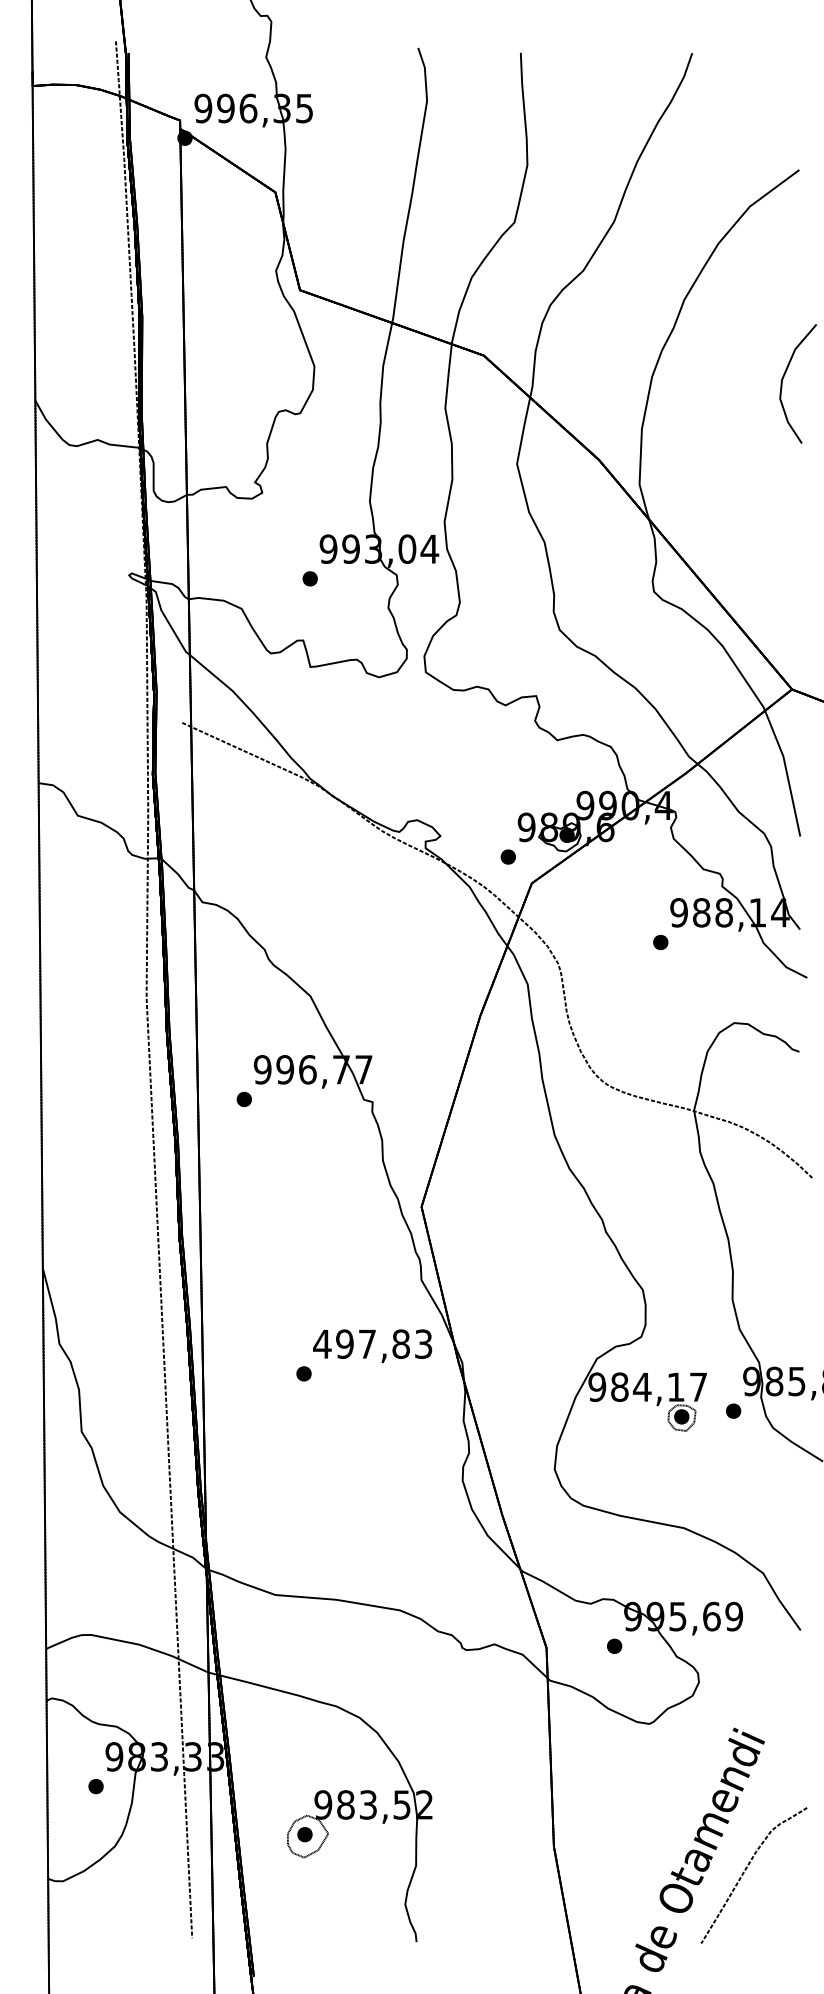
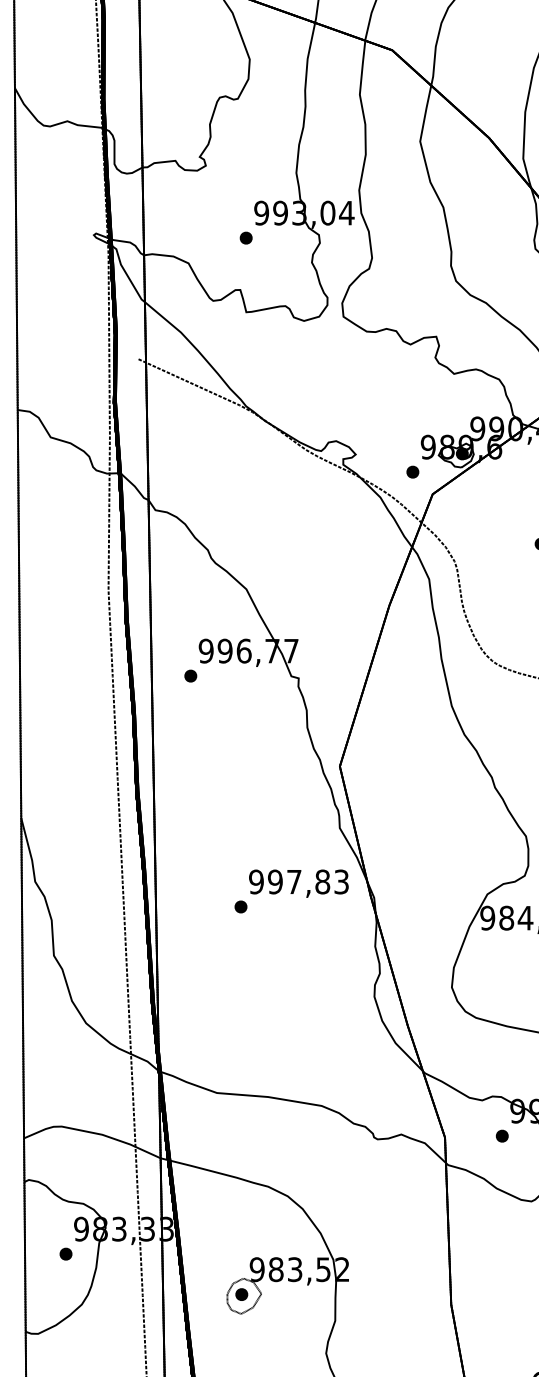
text: (322, 1343) -> (256, 881), 497,83 -> 997,83

